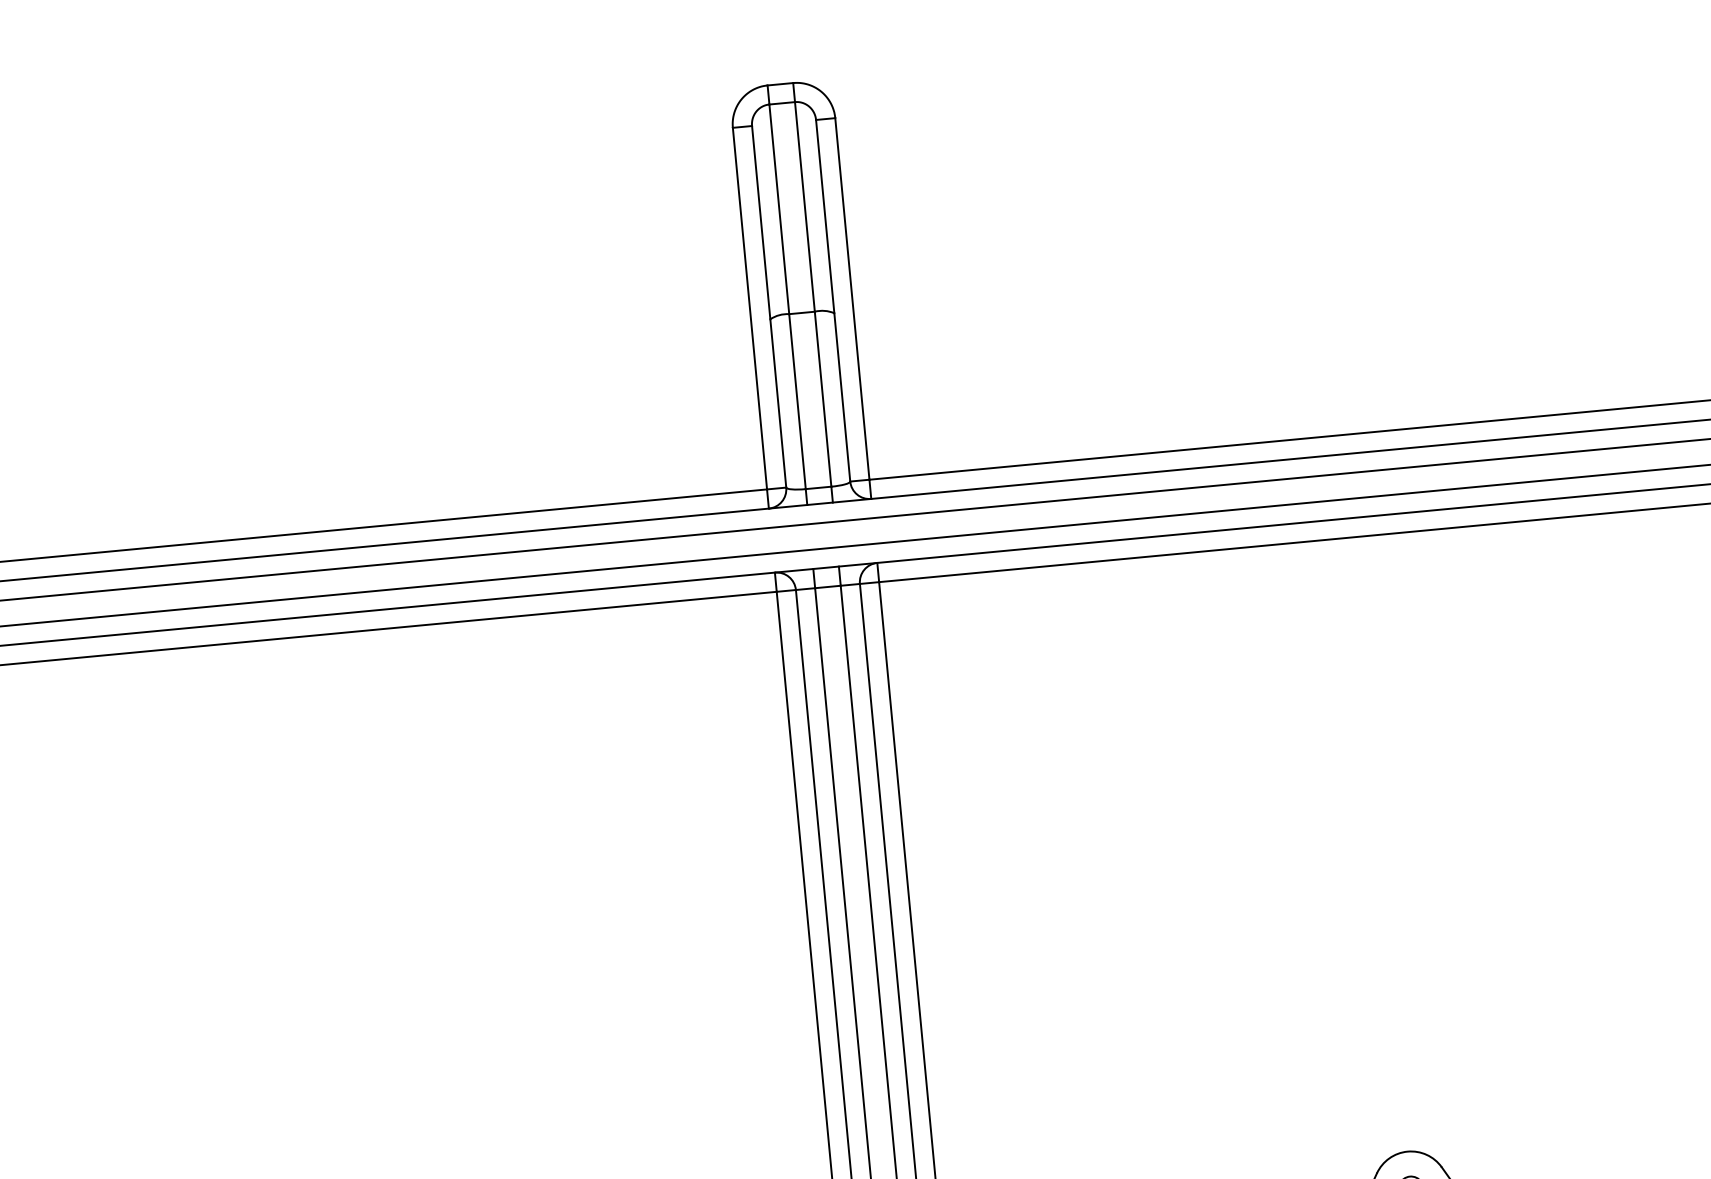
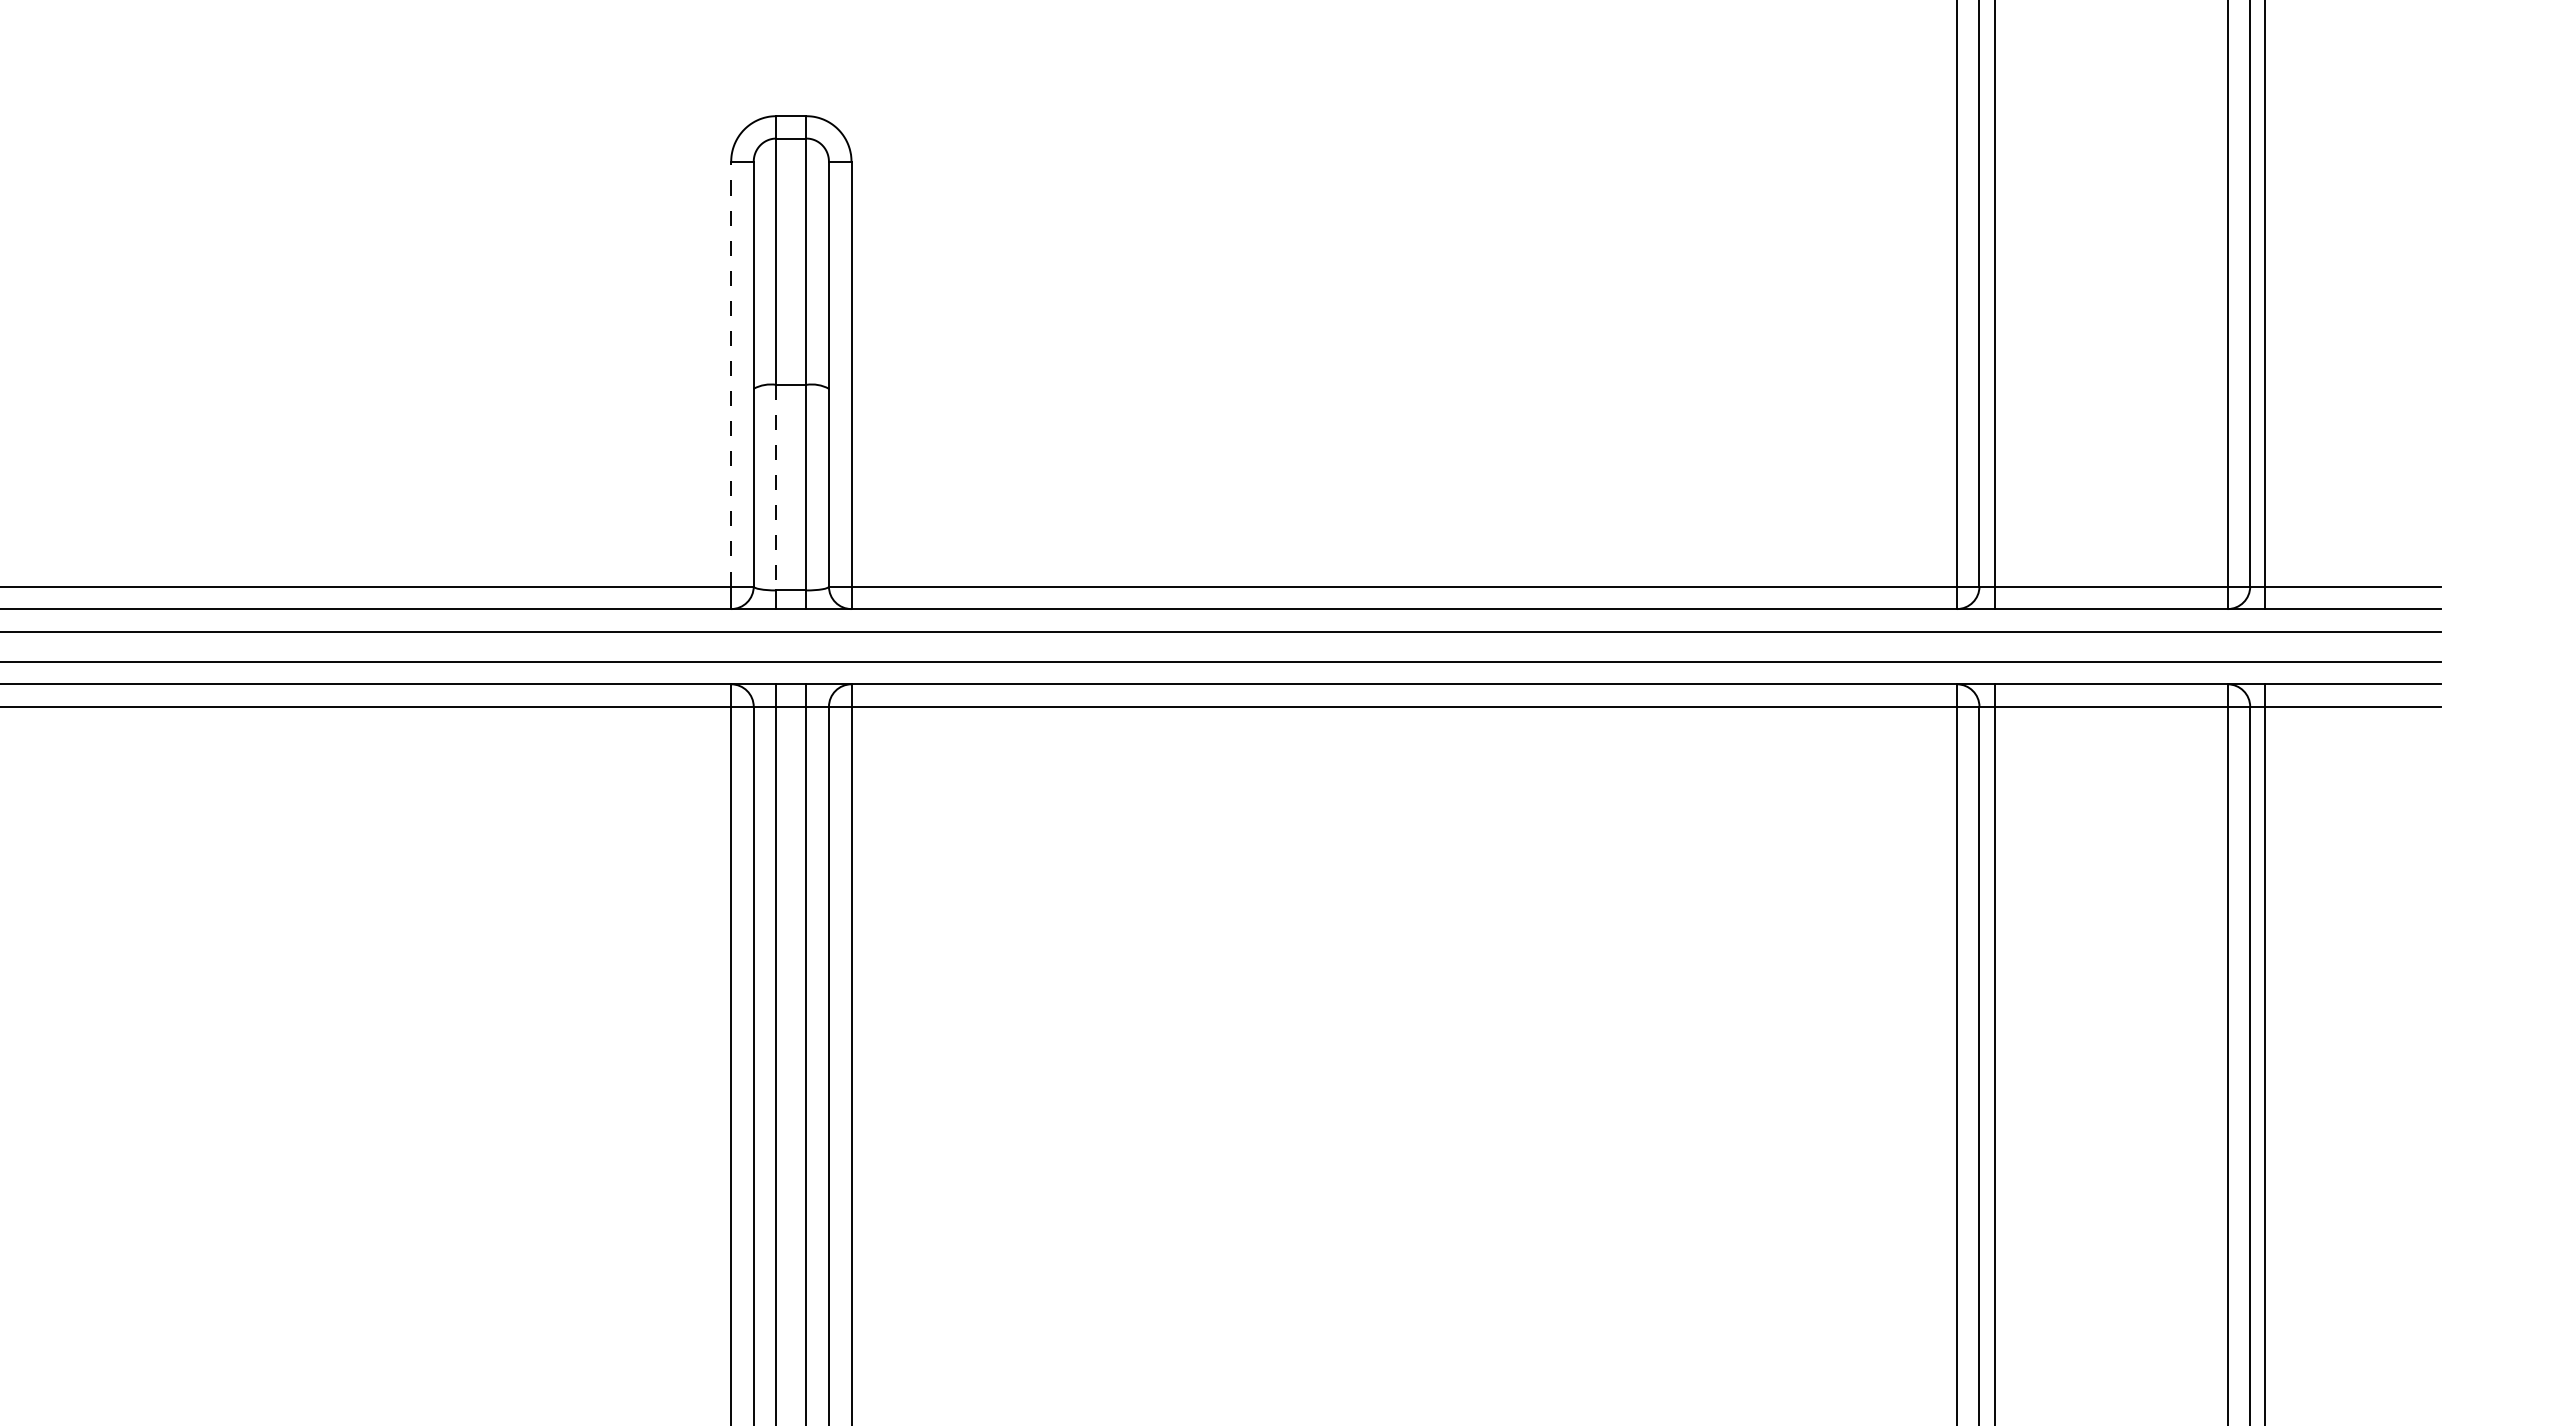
line: (750, 308) -> (731, 373), solid -> dashed
line: (797, 401) -> (776, 487), solid -> dashed

